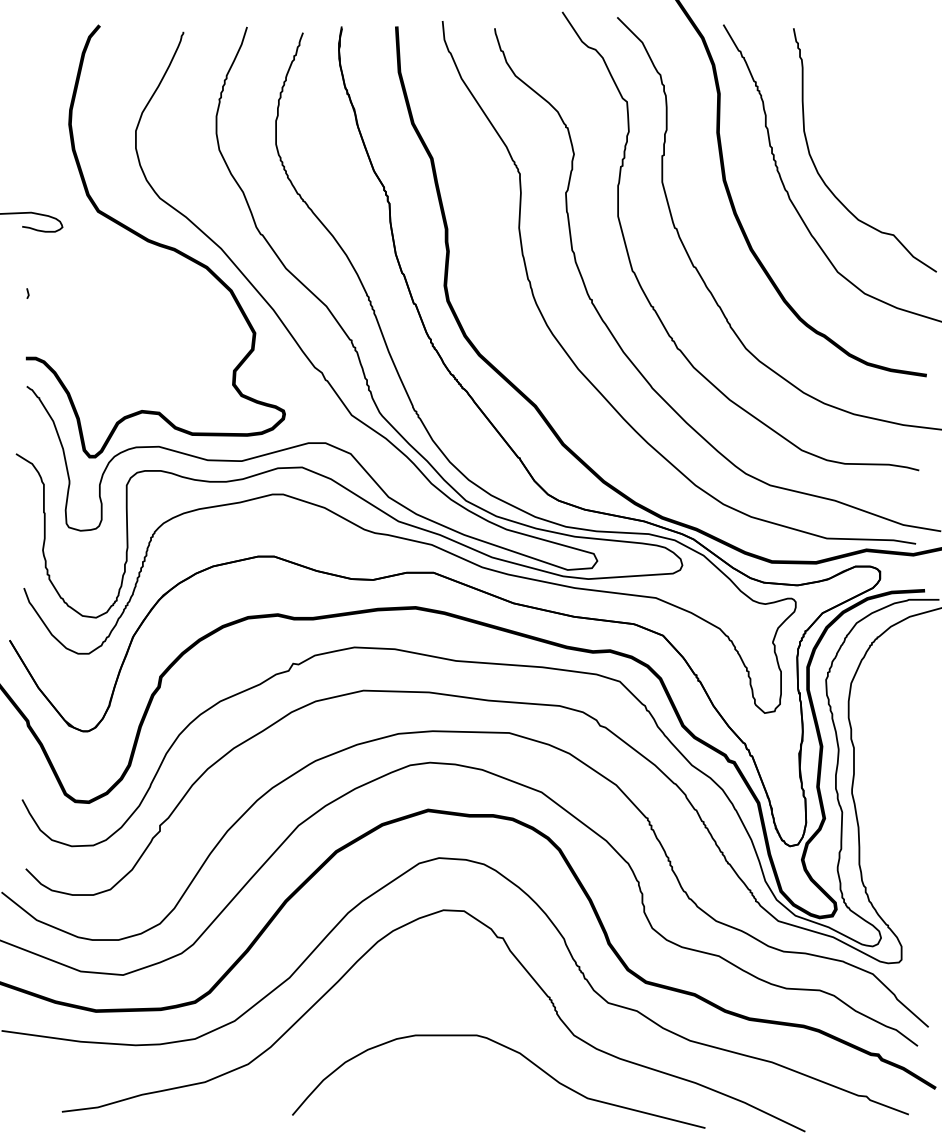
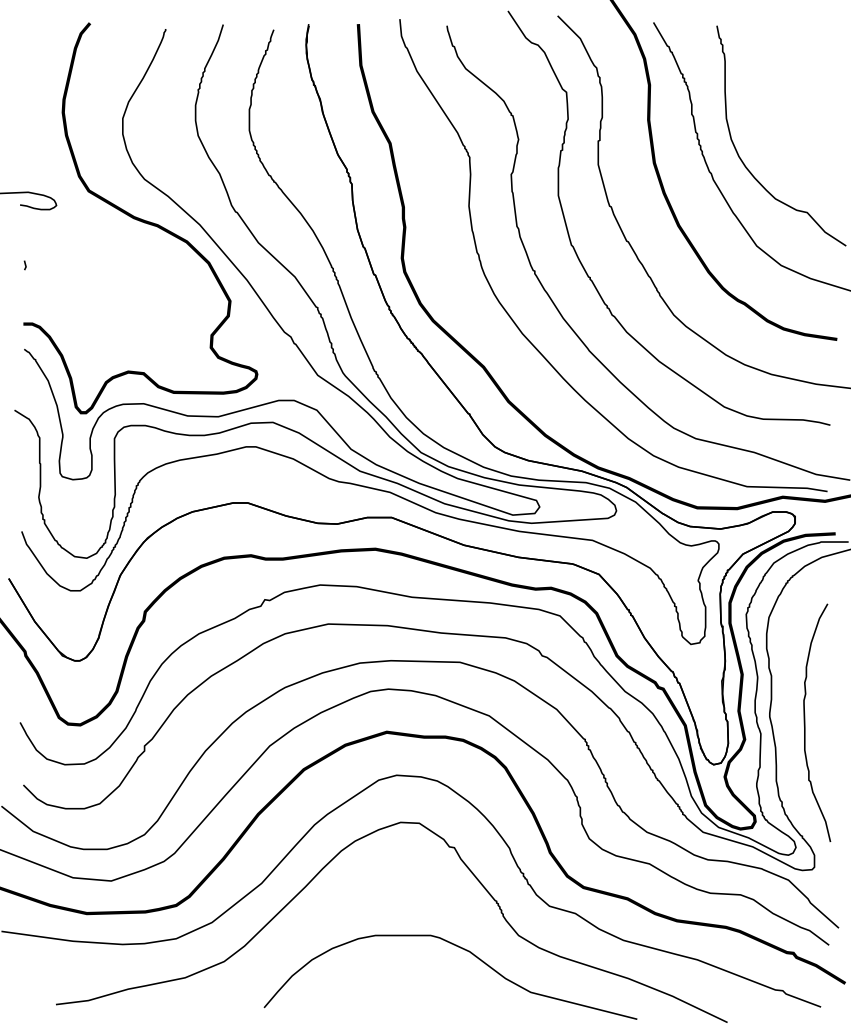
curve: (891, 799) -> (805, 722), added

